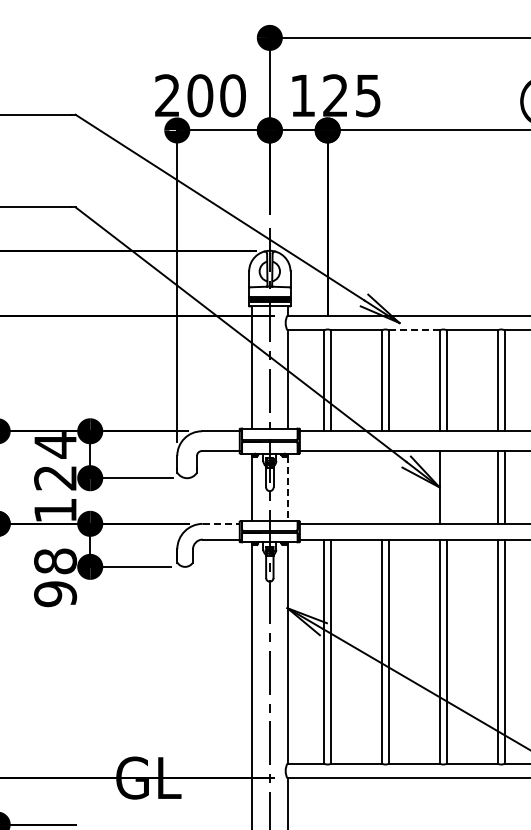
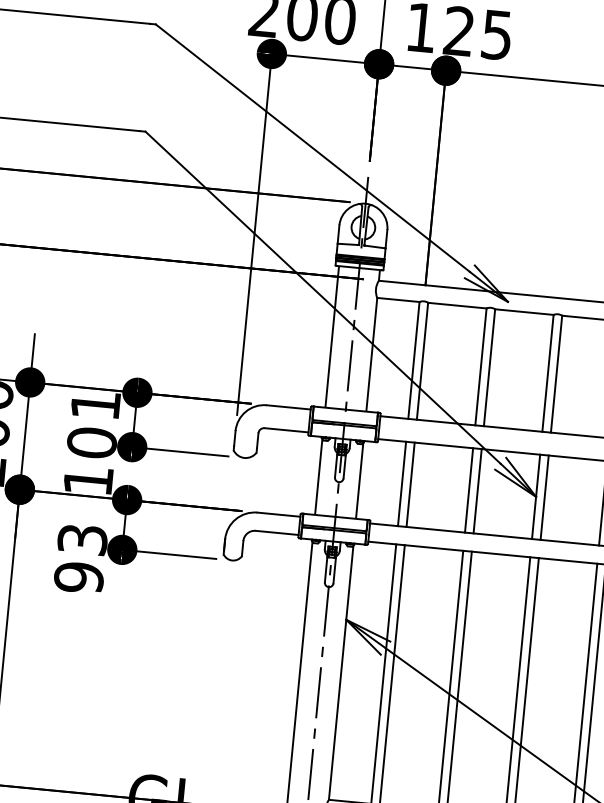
line: (413, 330) -> (523, 312), dashed -> solid
text: (55, 461) -> (93, 423), 124 -> 101
line: (323, 487) -> (401, 483), added
line: (331, 487) -> (410, 484), added
line: (381, 487) -> (468, 490), added
line: (389, 487) -> (477, 491), added
line: (447, 487) -> (545, 497), added
line: (287, 488) -> (359, 481), dashed -> solid
line: (221, 523) -> (279, 514), dashed -> solid
text: (55, 561) -> (82, 539), 98 -> 93

